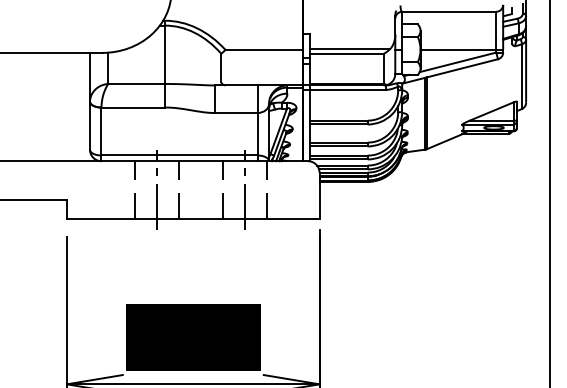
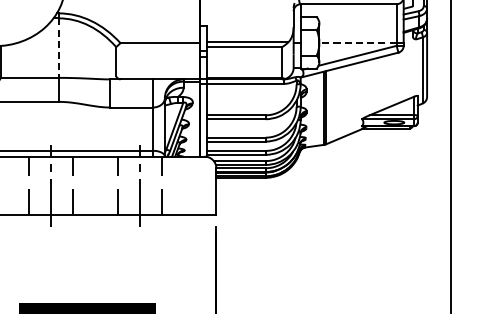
line: (458, 49) -> (358, 42), solid -> dashed
line: (165, 54) -> (59, 47), solid -> dashed

